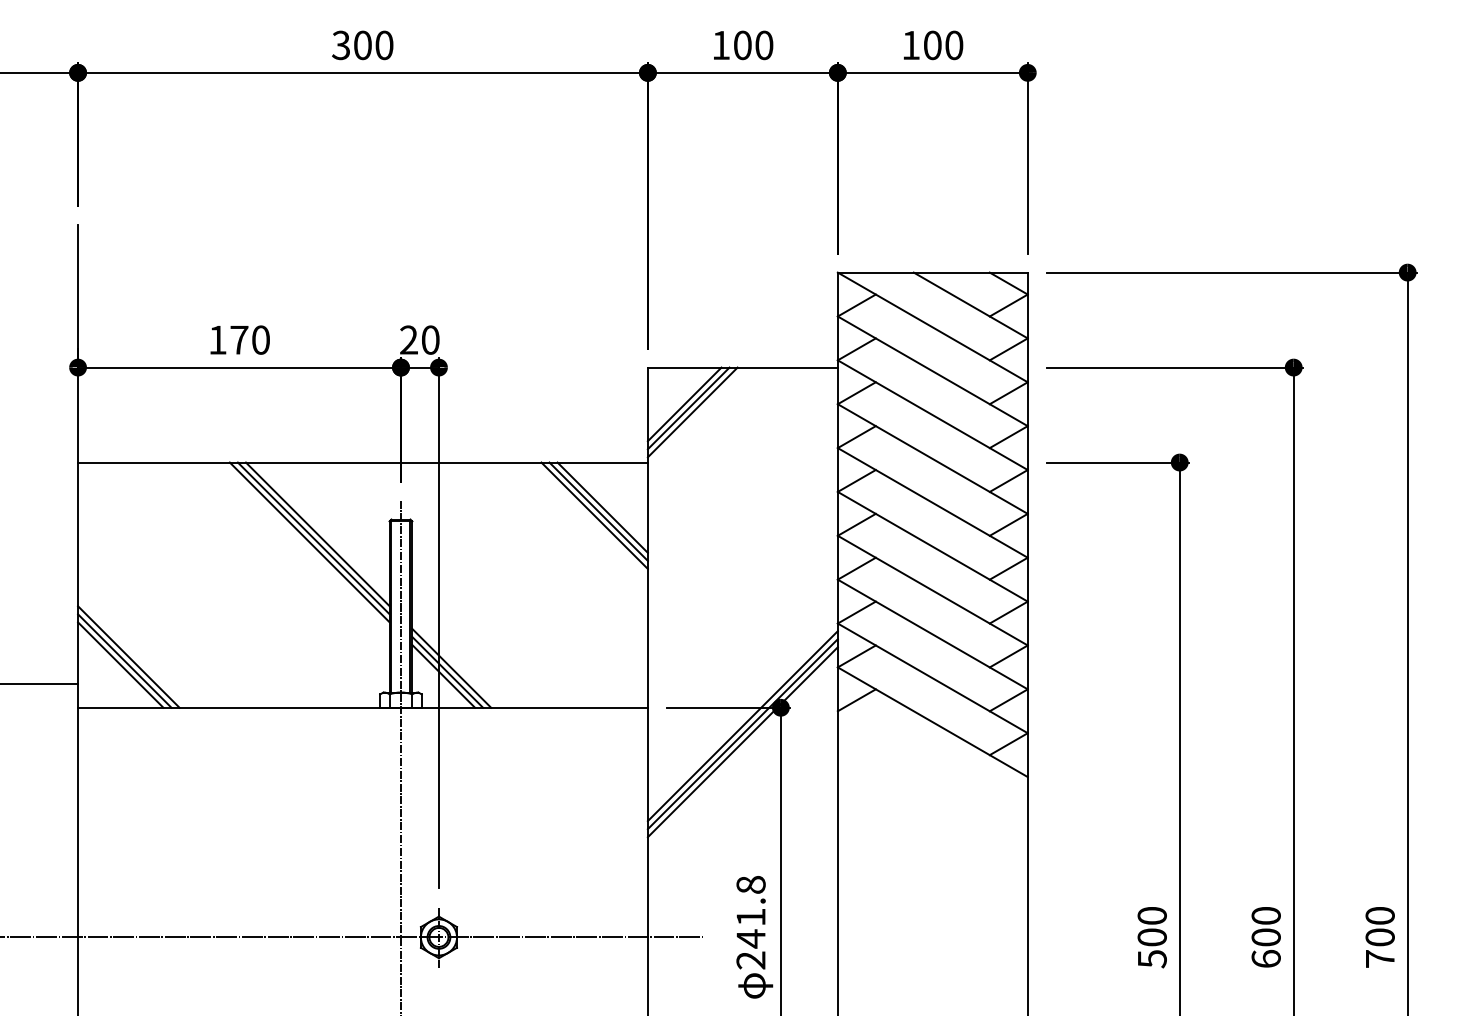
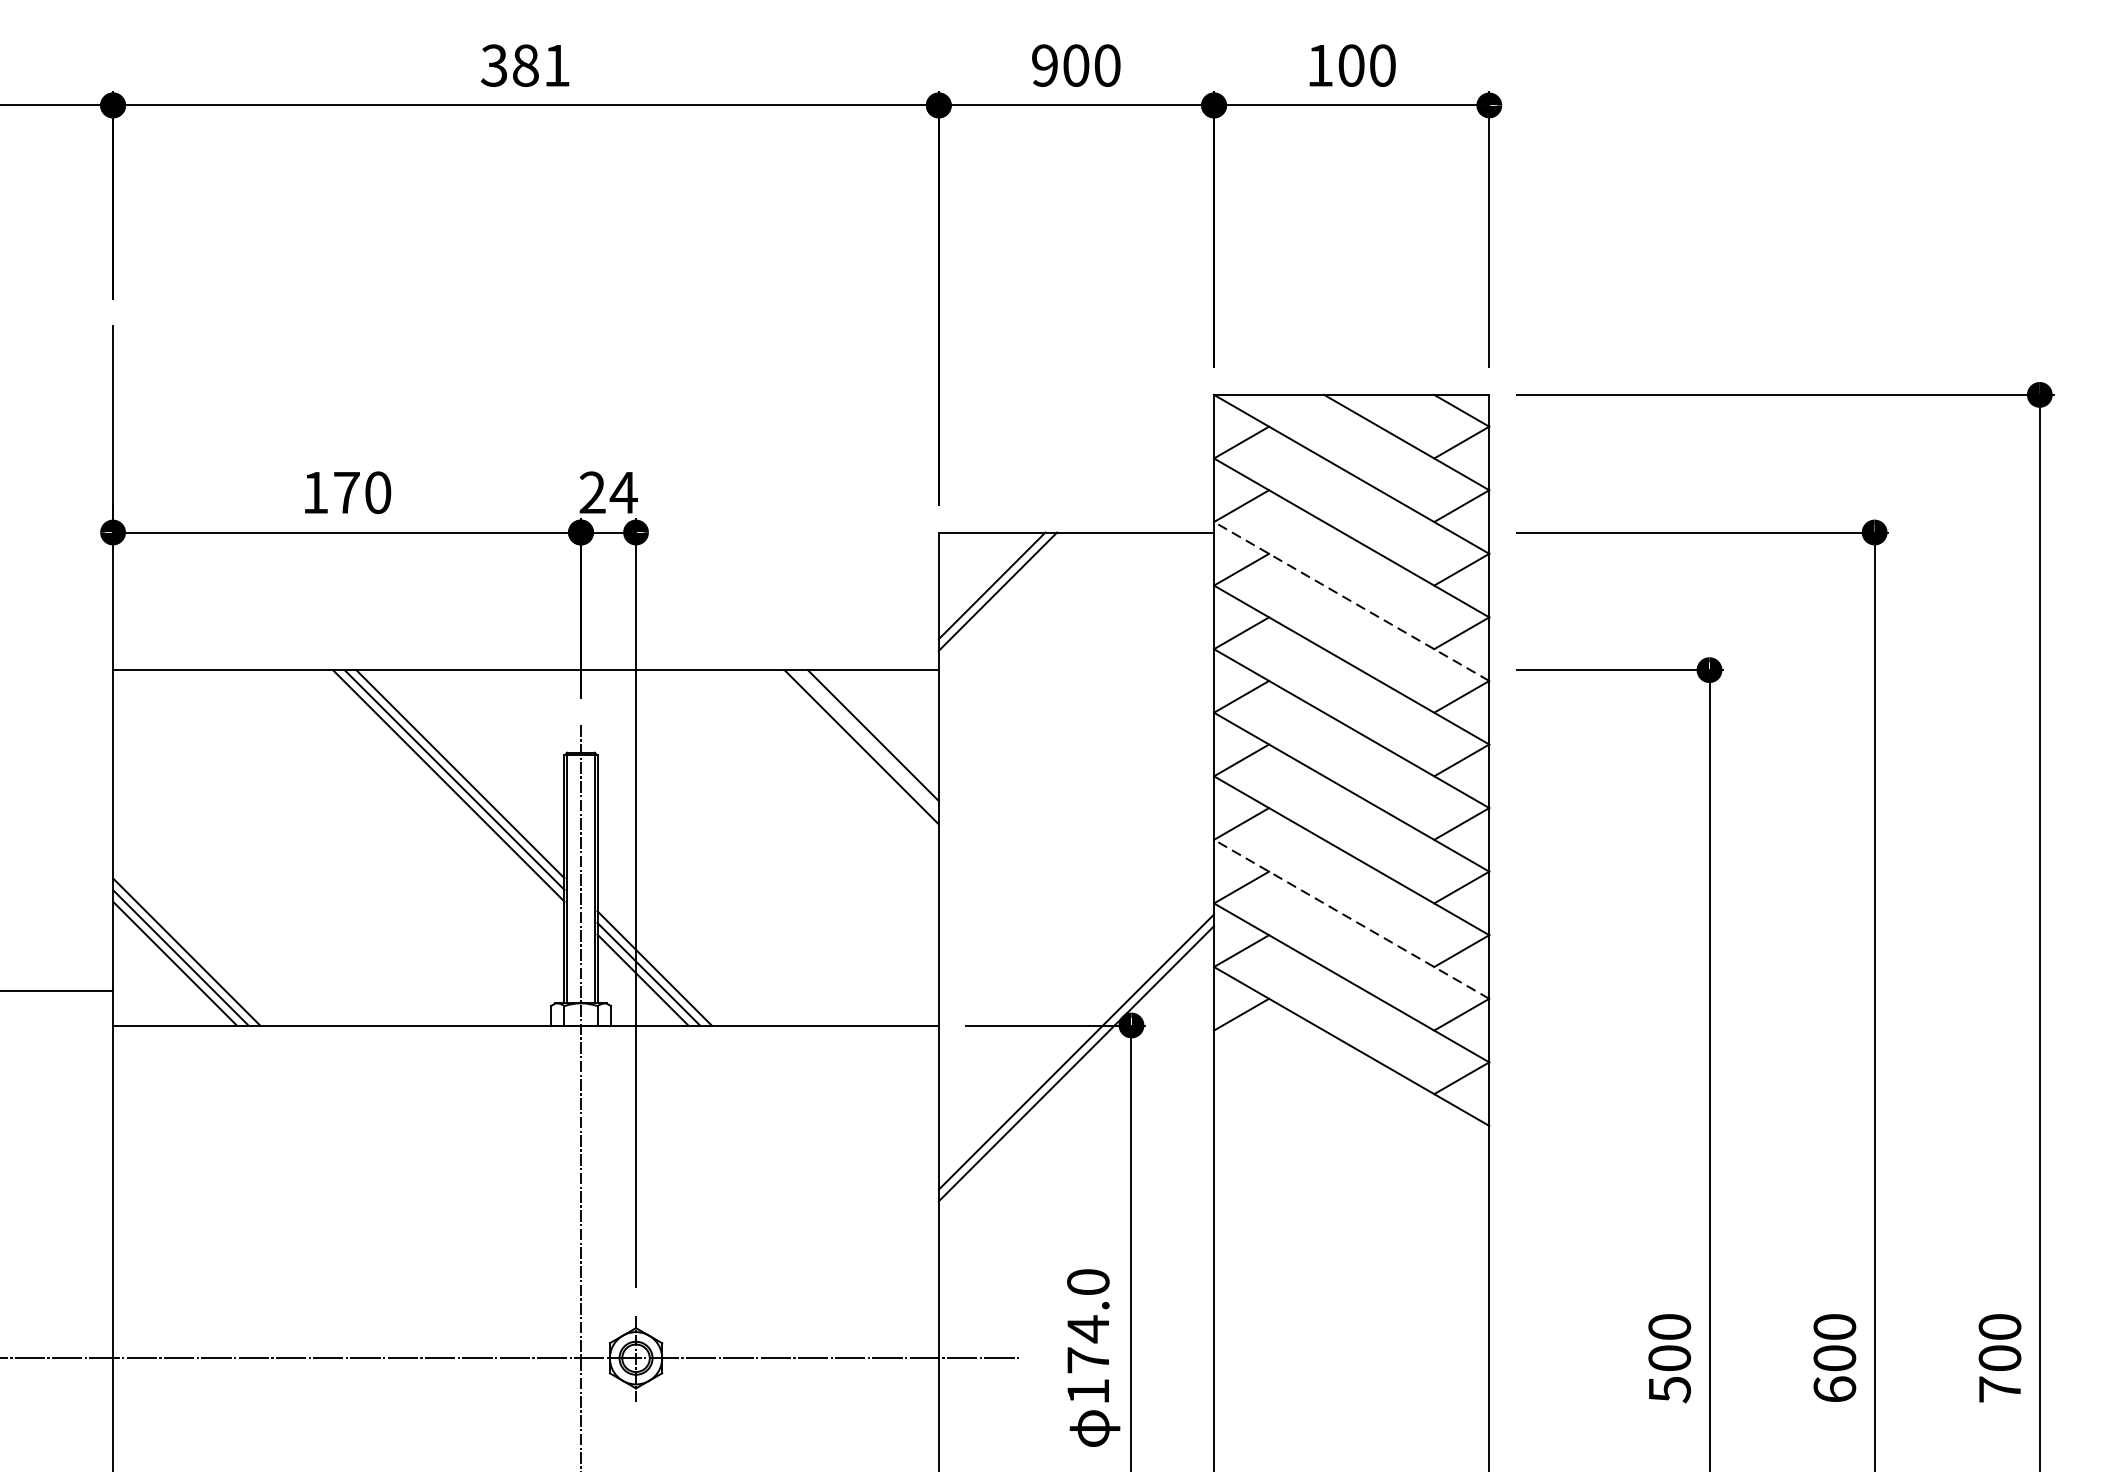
text: (373, 45) -> (541, 65), 300 -> 381
text: (720, 45) -> (1044, 65), 100 -> 900
text: (430, 339) -> (623, 491), 20 -> 24
line: (692, 412) -> (1003, 597), removed
line: (932, 415) -> (1351, 601), solid -> dashed
line: (598, 511) -> (867, 741), removed
line: (932, 634) -> (1351, 919), solid -> dashed
line: (742, 742) -> (1075, 1075), removed
text: (750, 922) -> (1087, 1336), 241.8 -> 174.0

